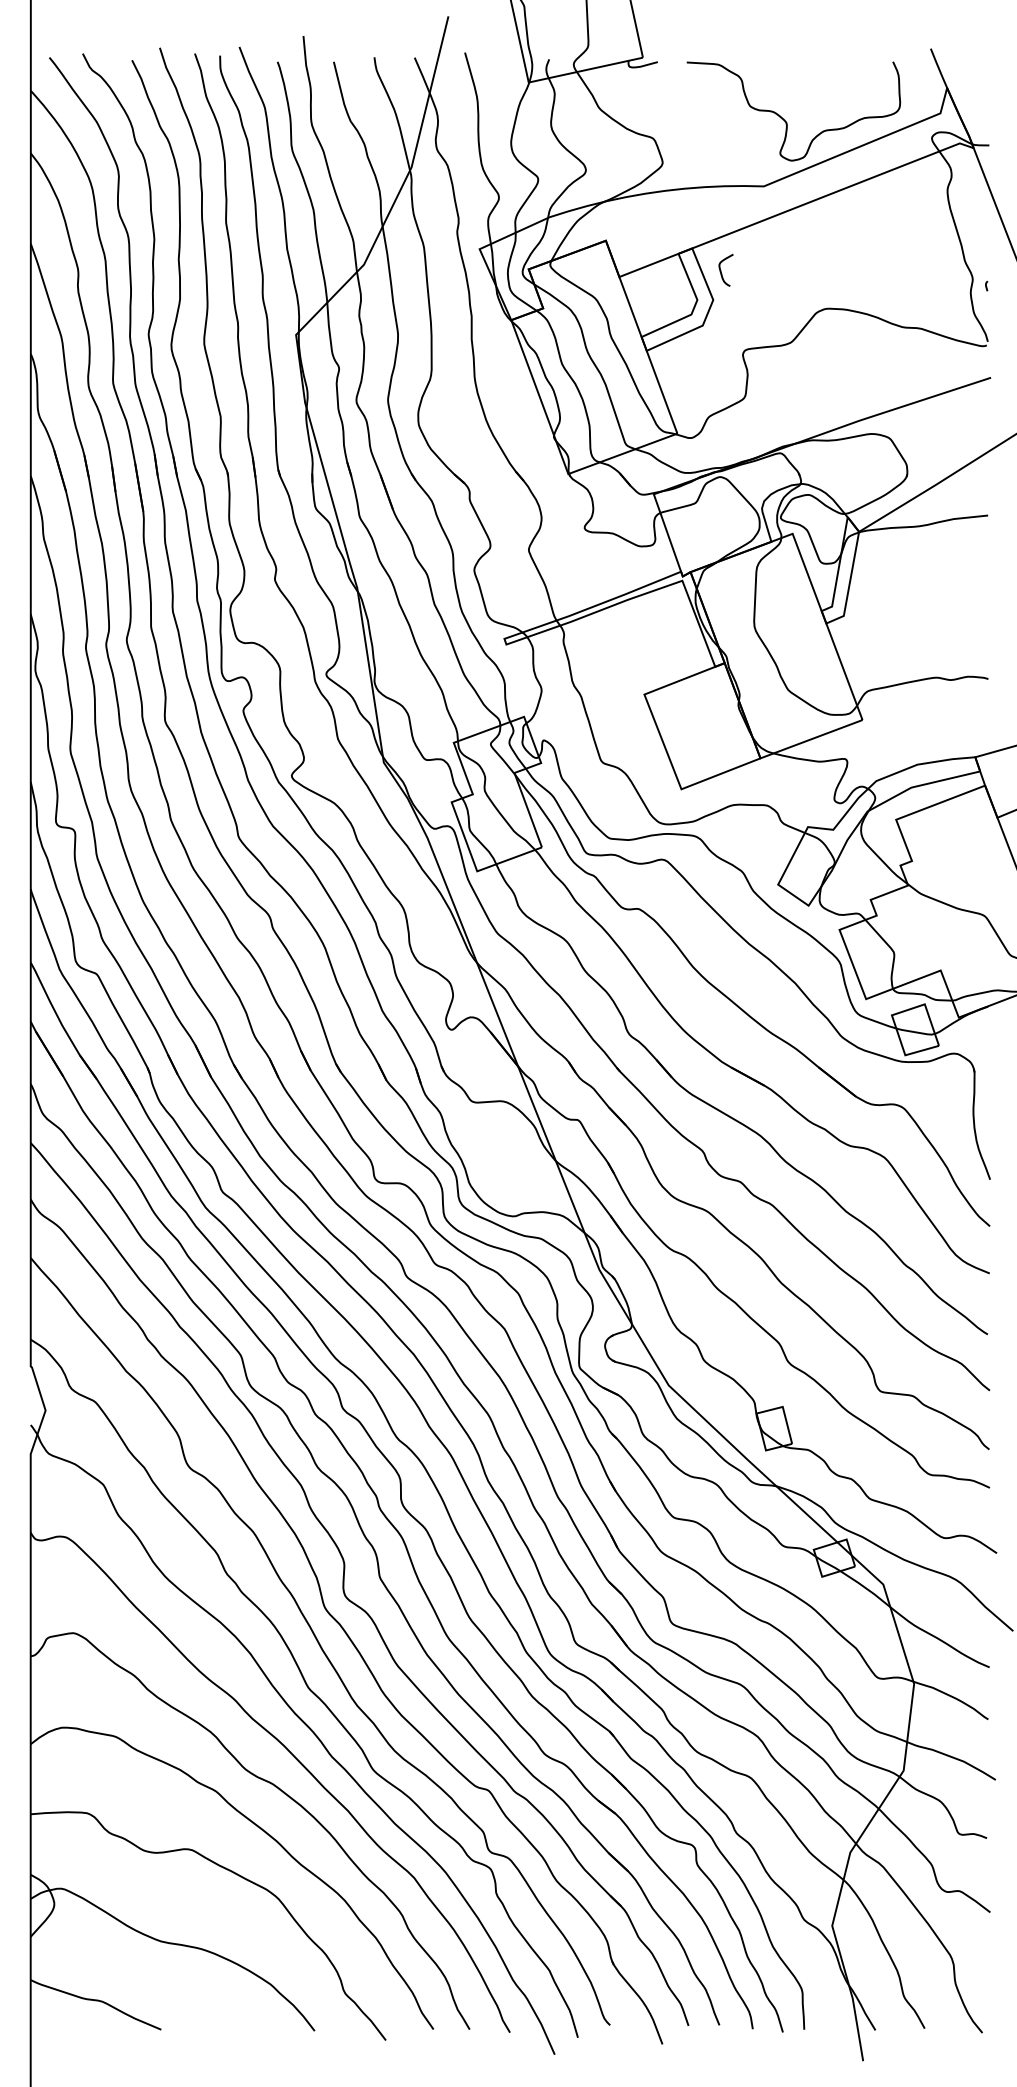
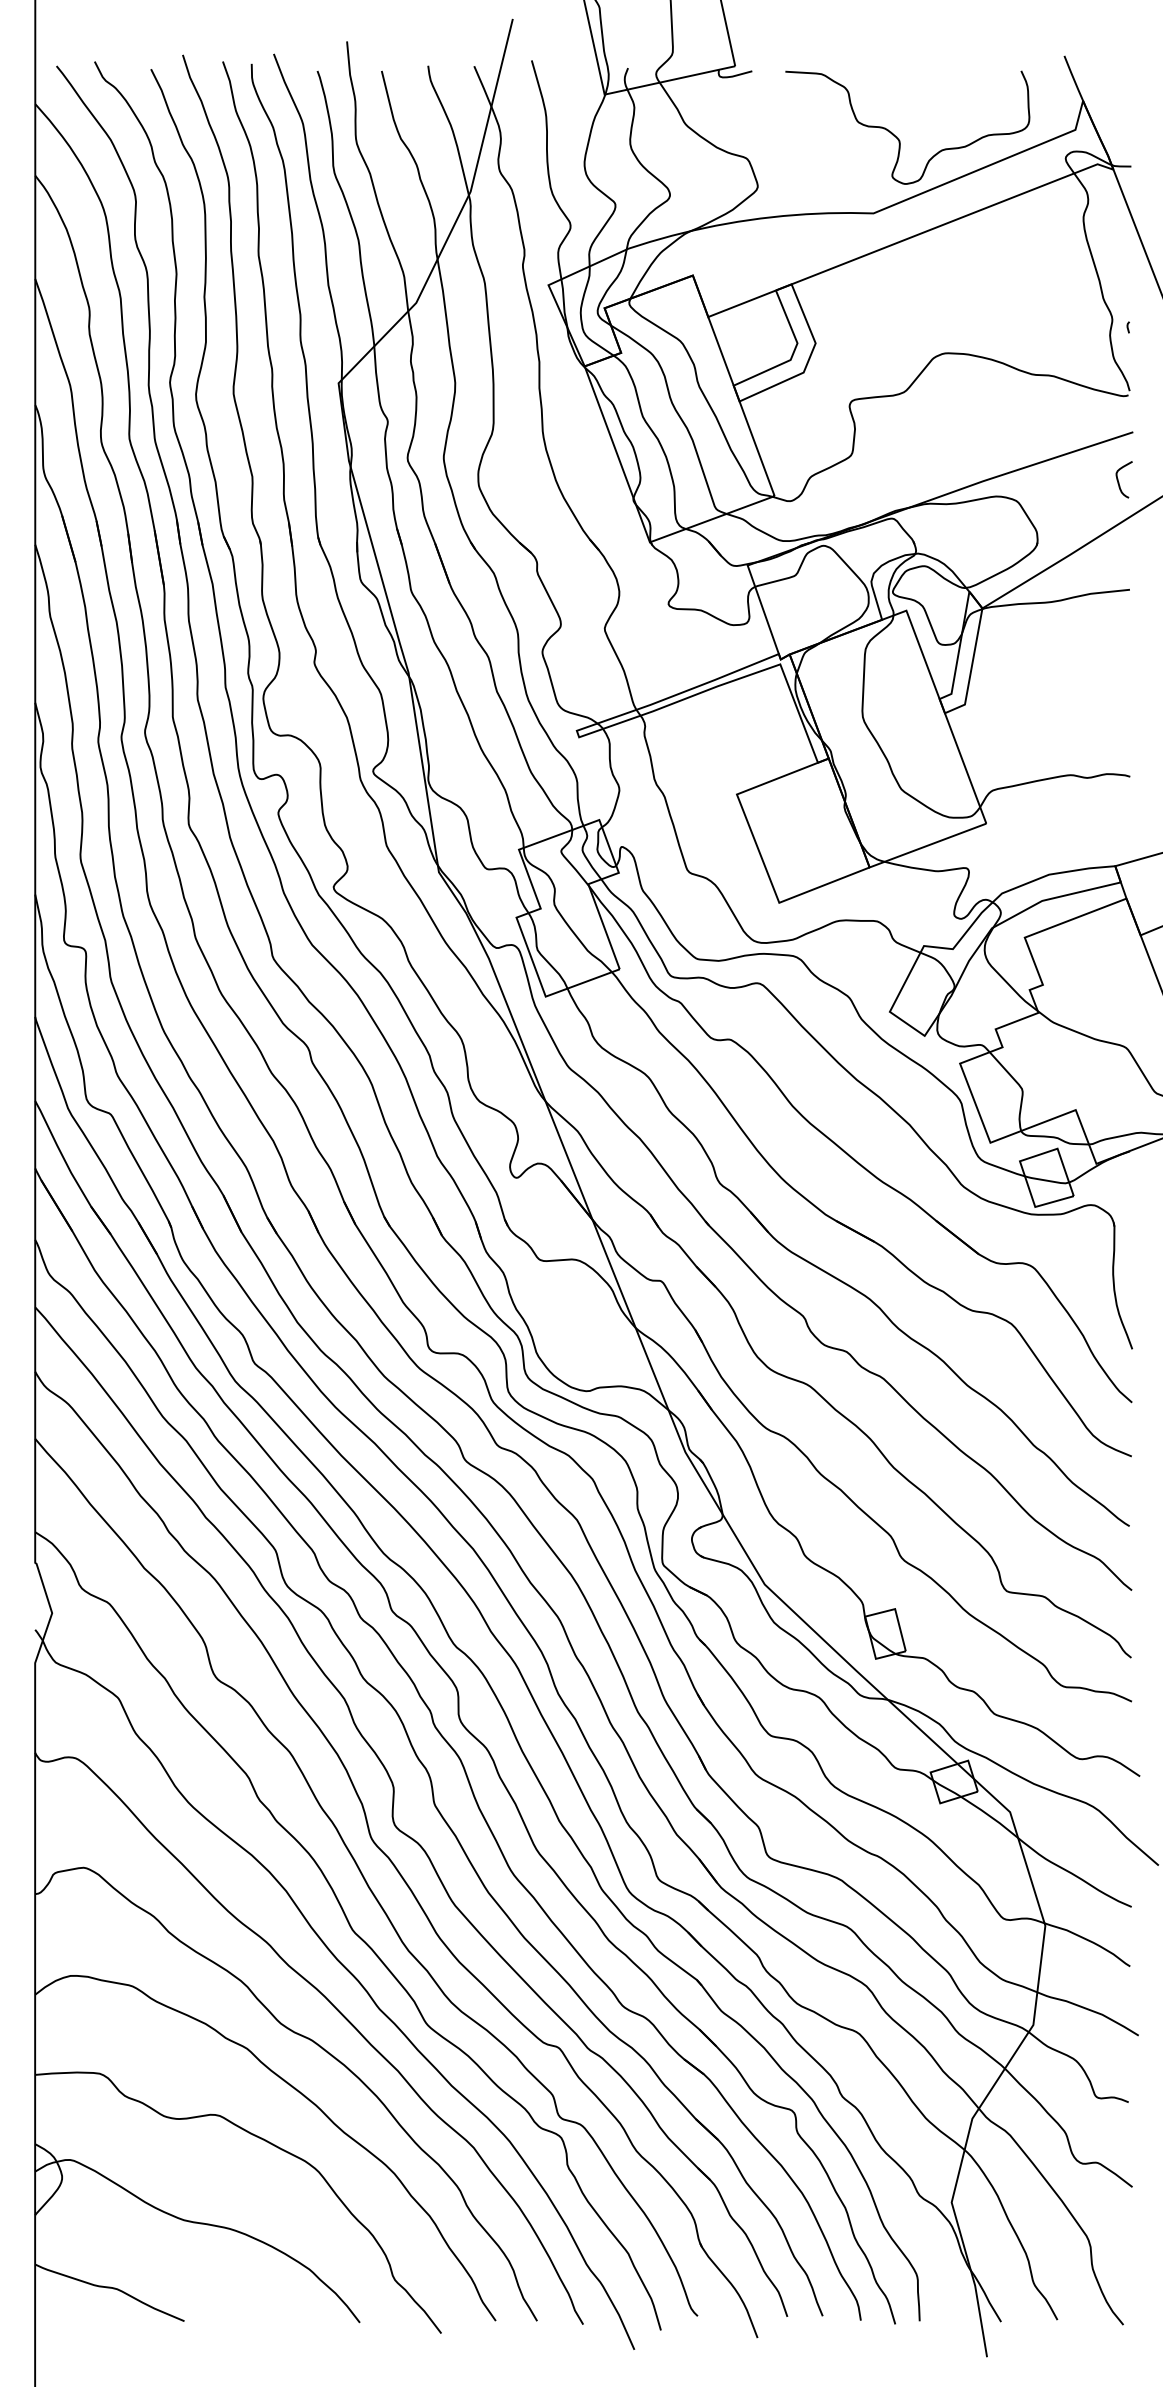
curve: (721, 270) -> (1118, 479), moved

